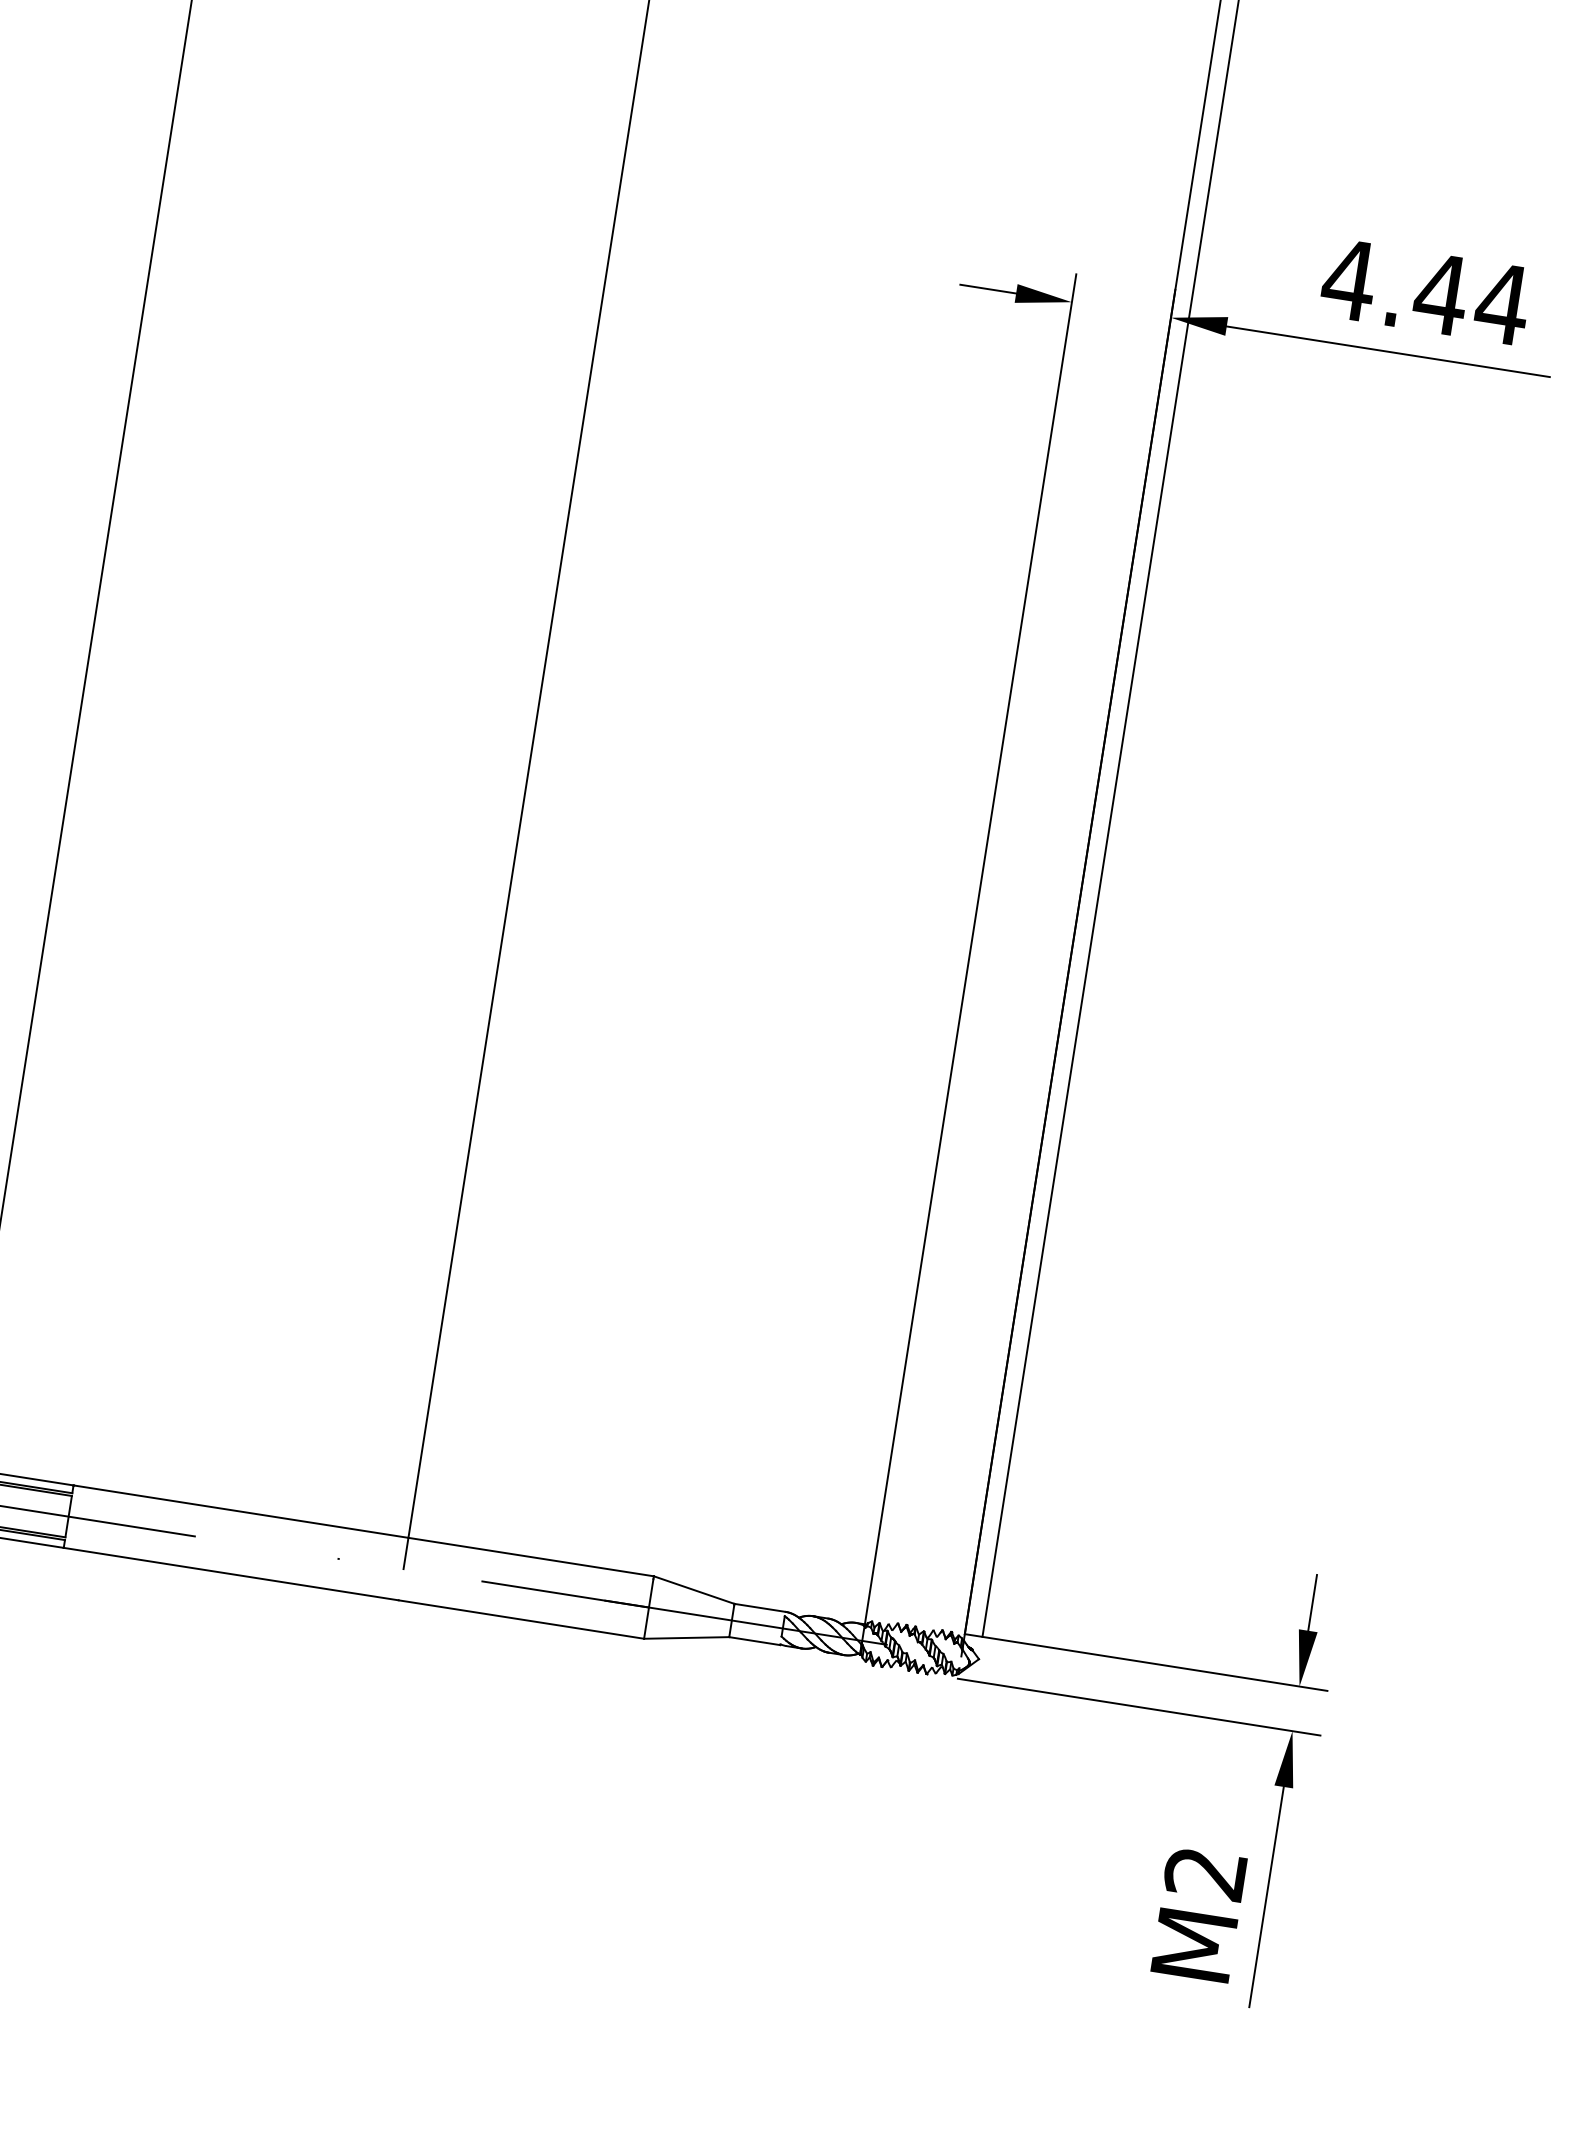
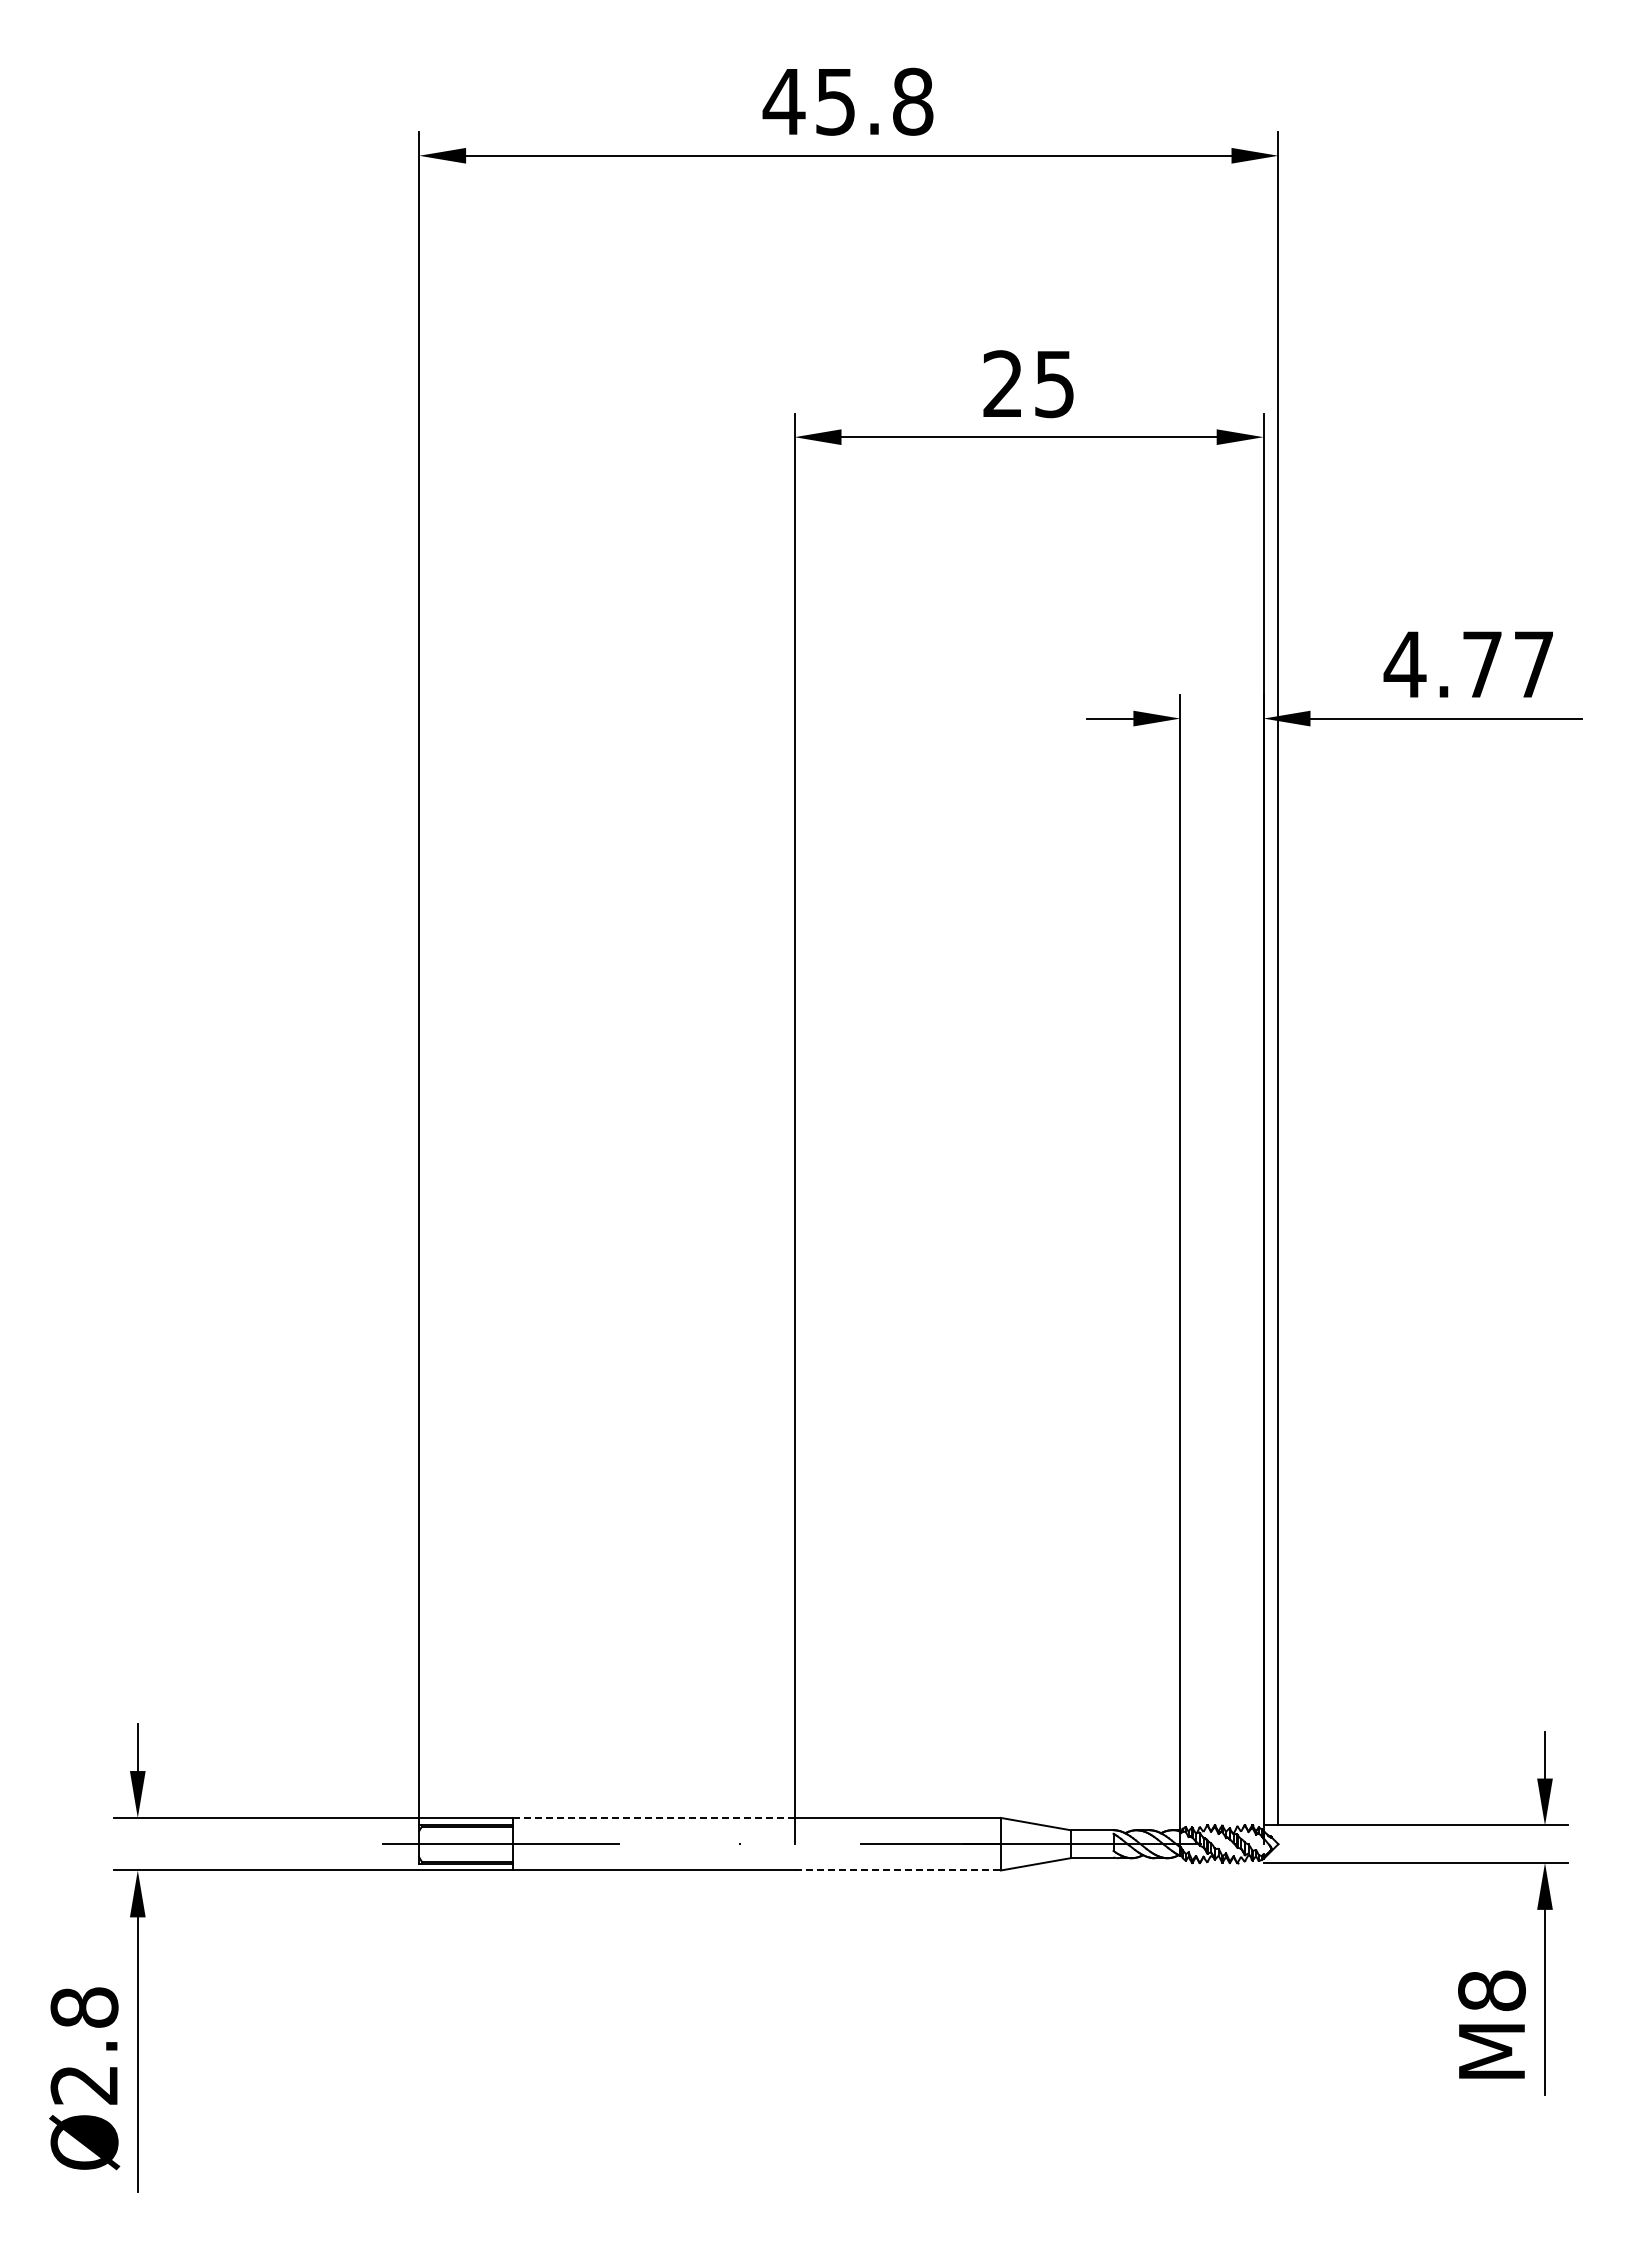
text: (1471, 298) -> (1507, 664), 4.44 -> 4.77
line: (240, 1511) -> (653, 1817), solid -> dashed
line: (522, 1619) -> (898, 1870), solid -> dashed
text: (1205, 1872) -> (1491, 1990), M2 -> M8

